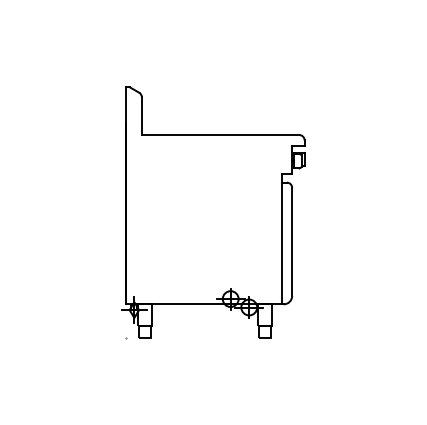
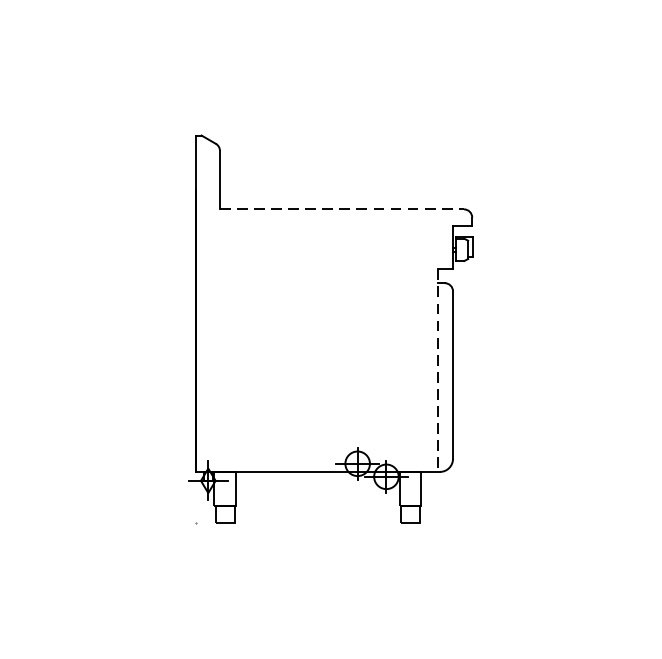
line: (220, 135) -> (341, 210), solid -> dashed
line: (282, 239) -> (437, 371), solid -> dashed

